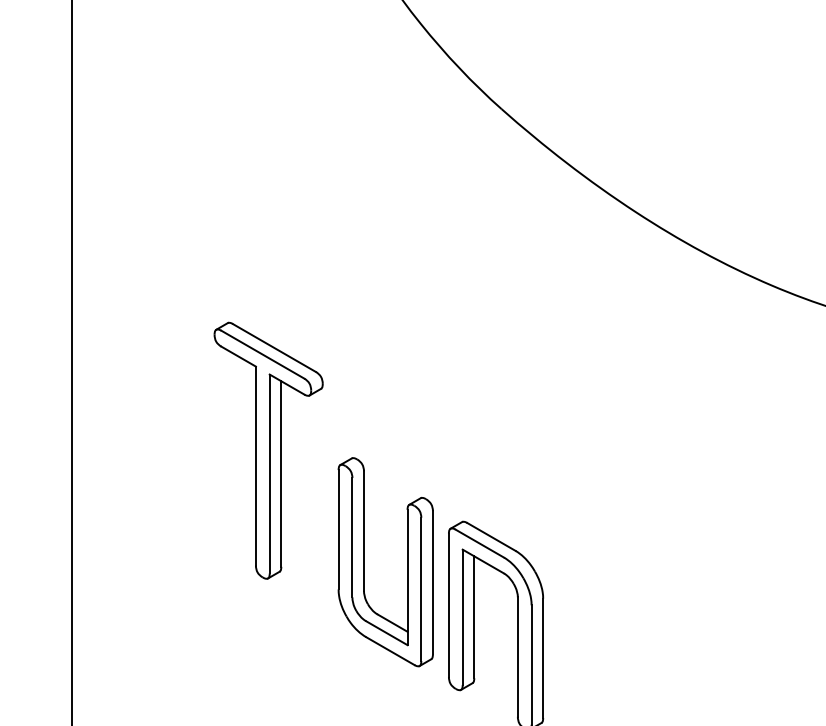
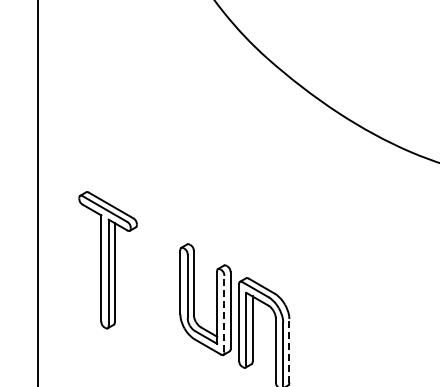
part: (267, 451) -> (107, 260), moved
line: (421, 588) -> (224, 313), solid -> dashed
line: (543, 657) -> (289, 350), solid -> dashed

